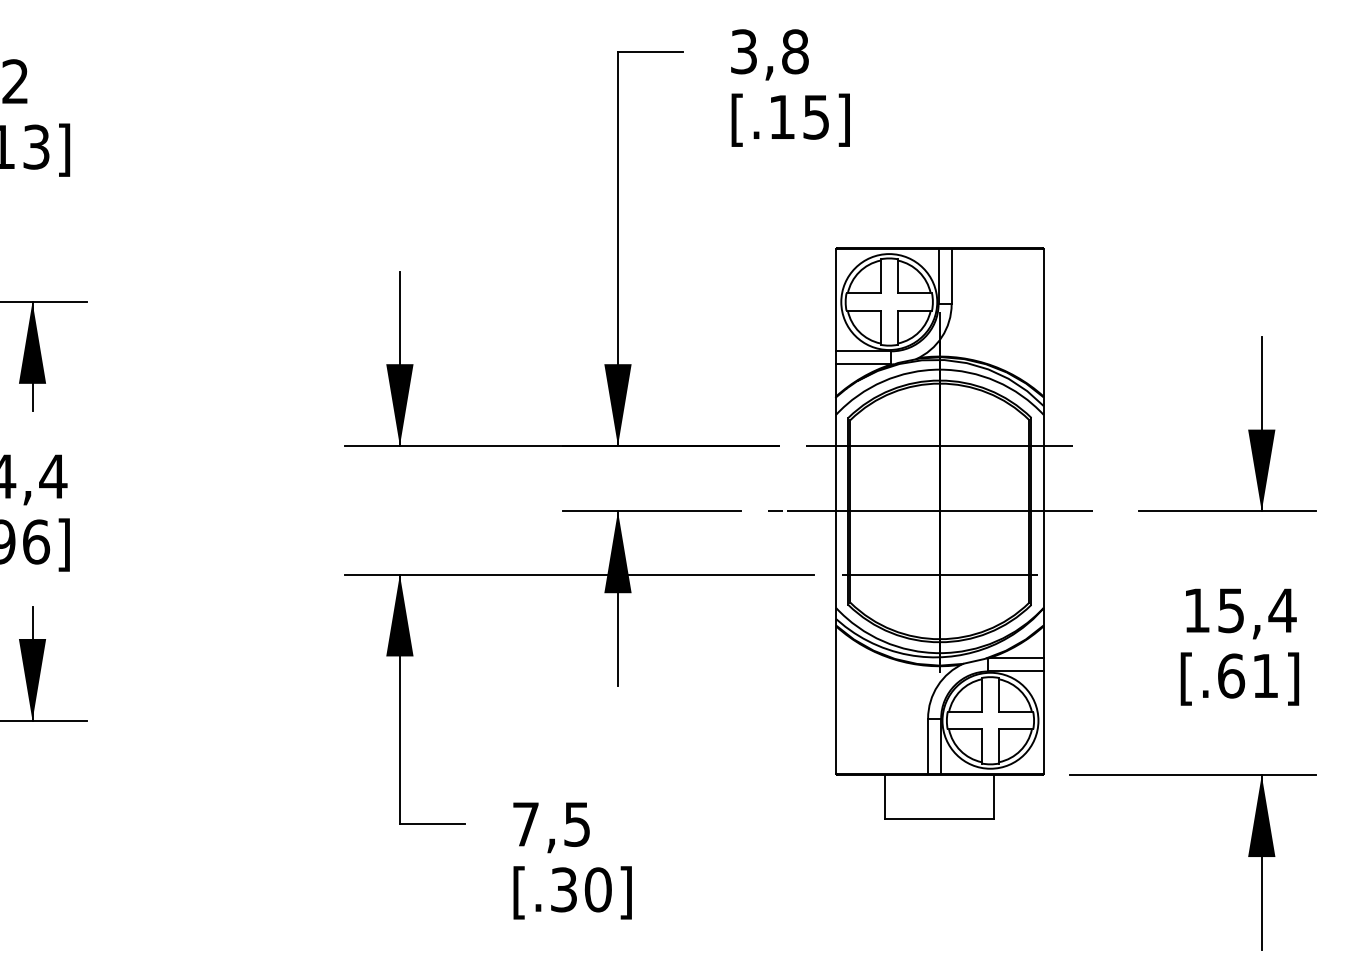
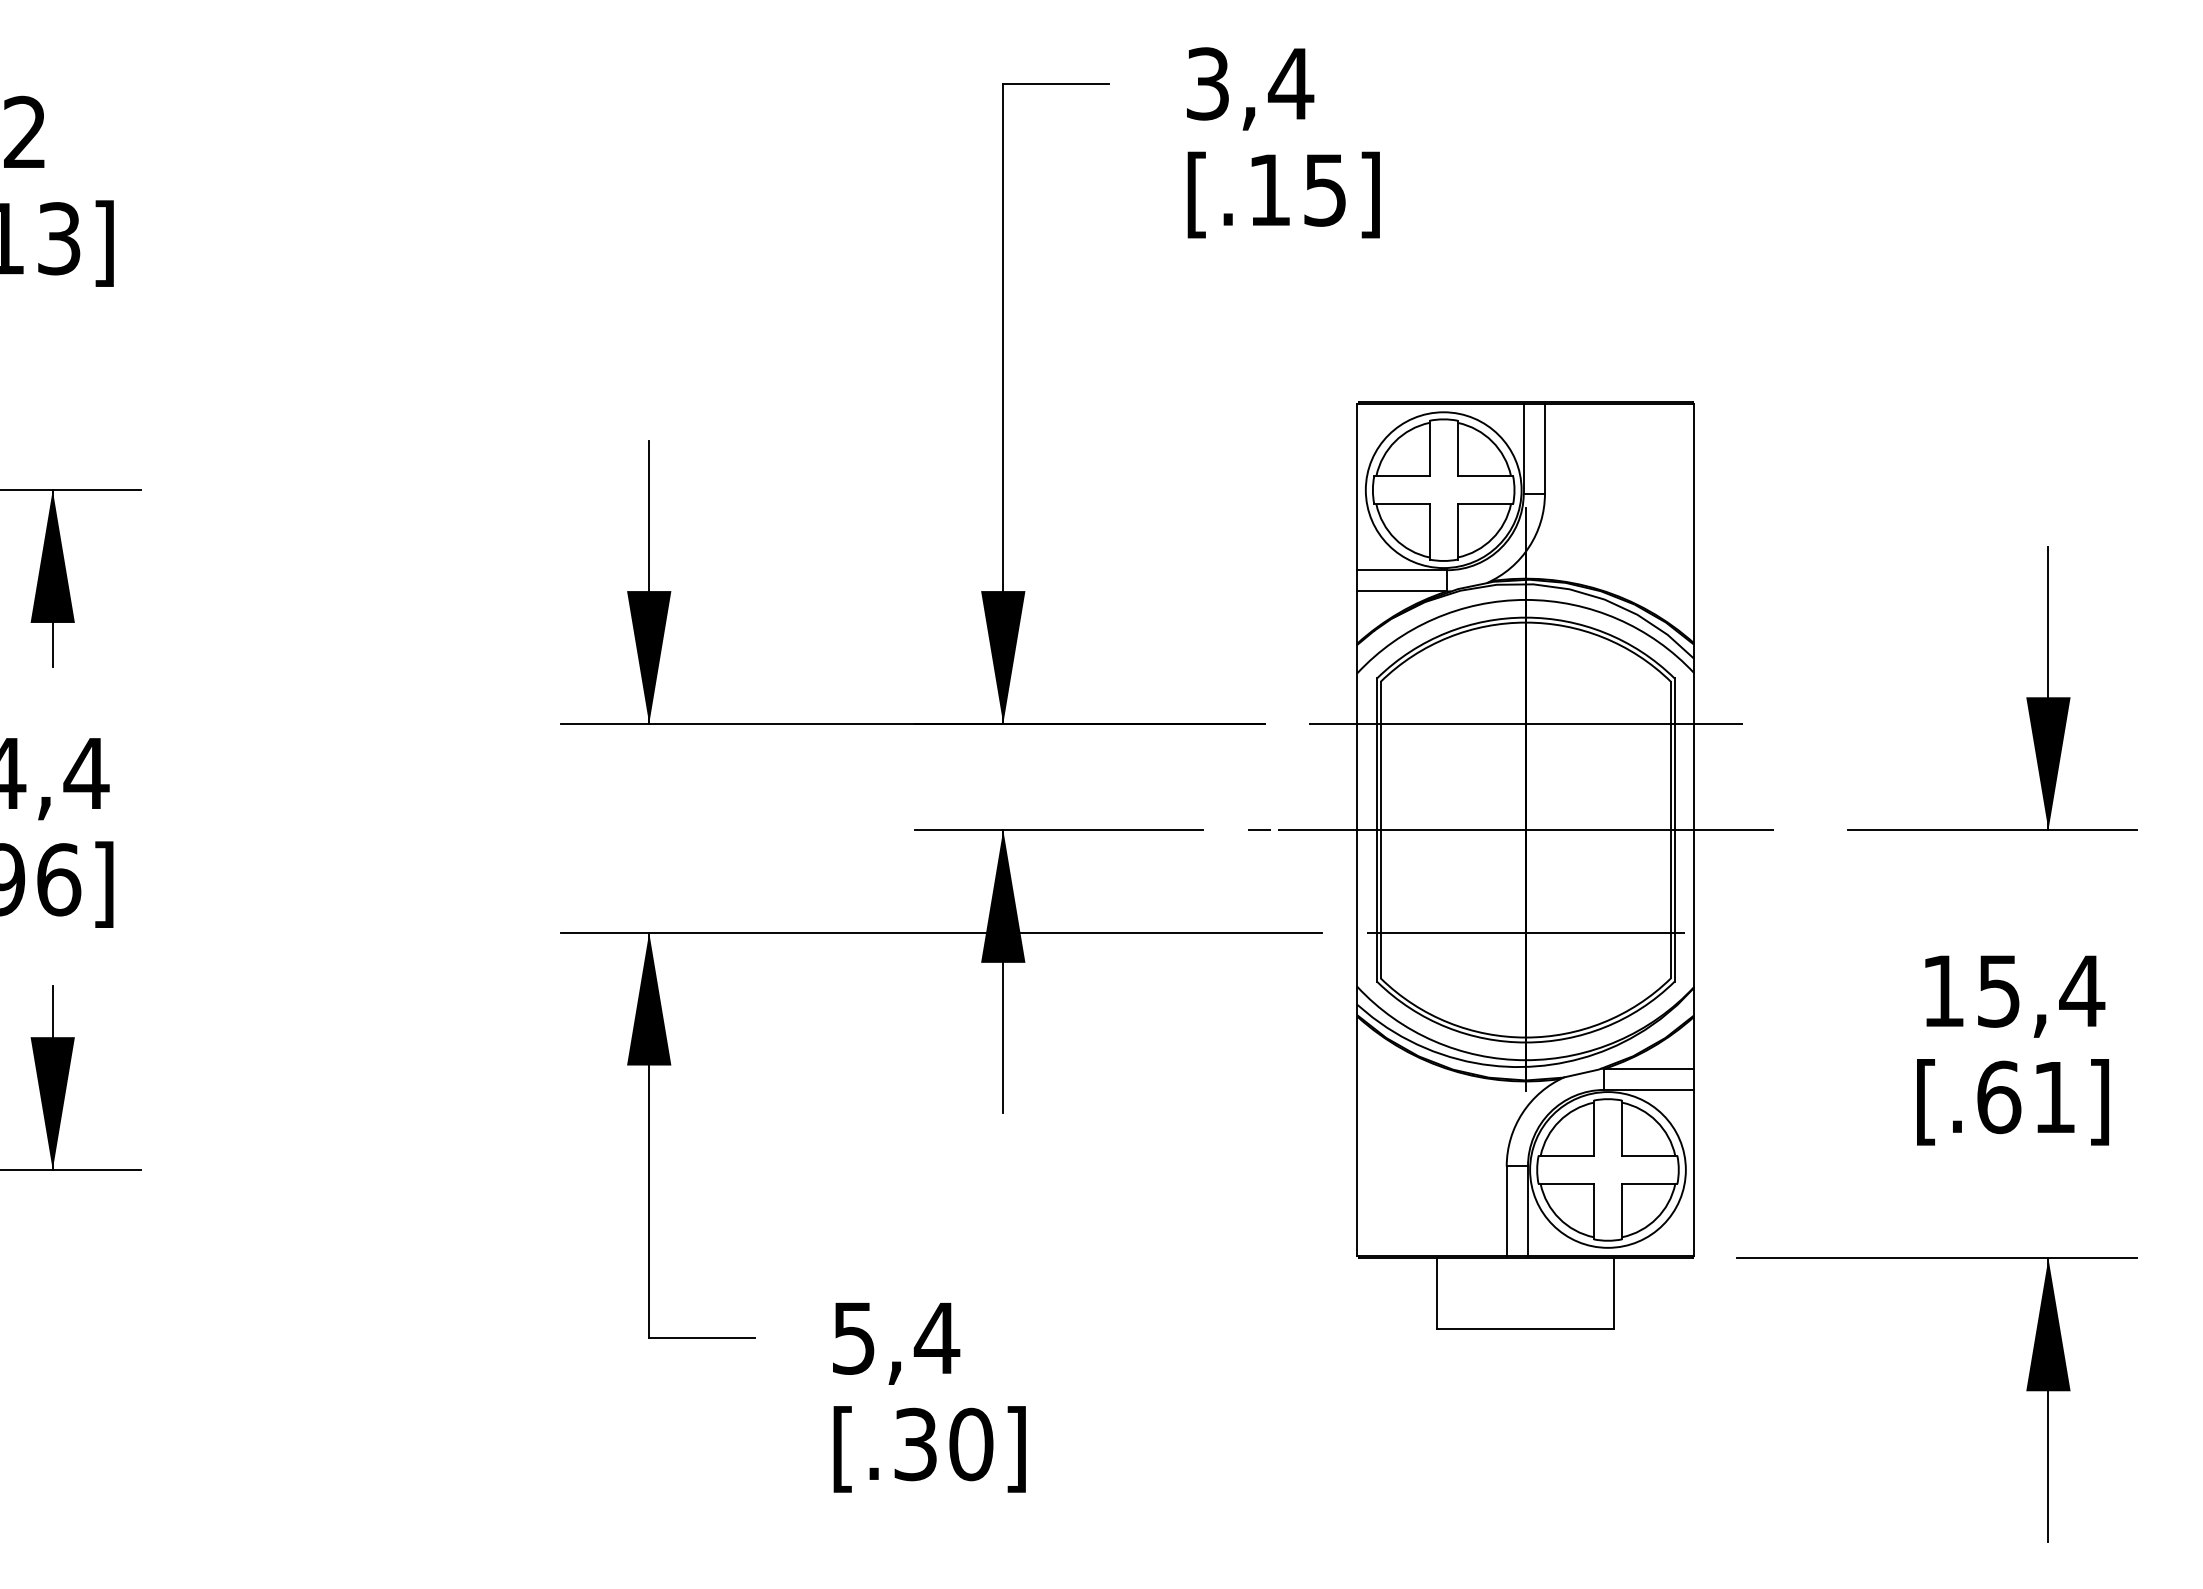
text: (795, 51) -> (1291, 83), 3,8 -> 3,4
text: (552, 824) -> (896, 1338), 7,5 -> 5,4

